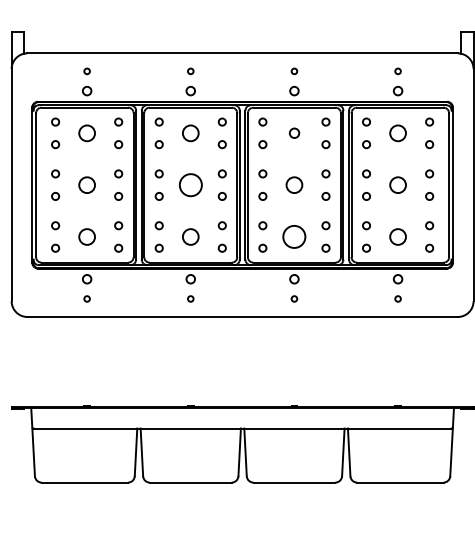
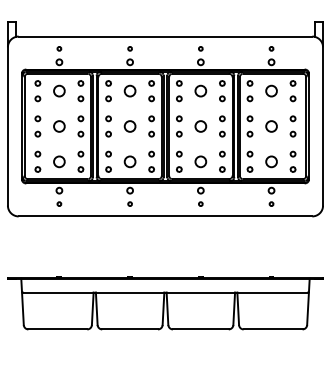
circle: (293, 132) -> (200, 90), size x1.67
circle: (189, 185) -> (129, 126), size x0.71
circle: (293, 236) -> (200, 161), size x0.71

